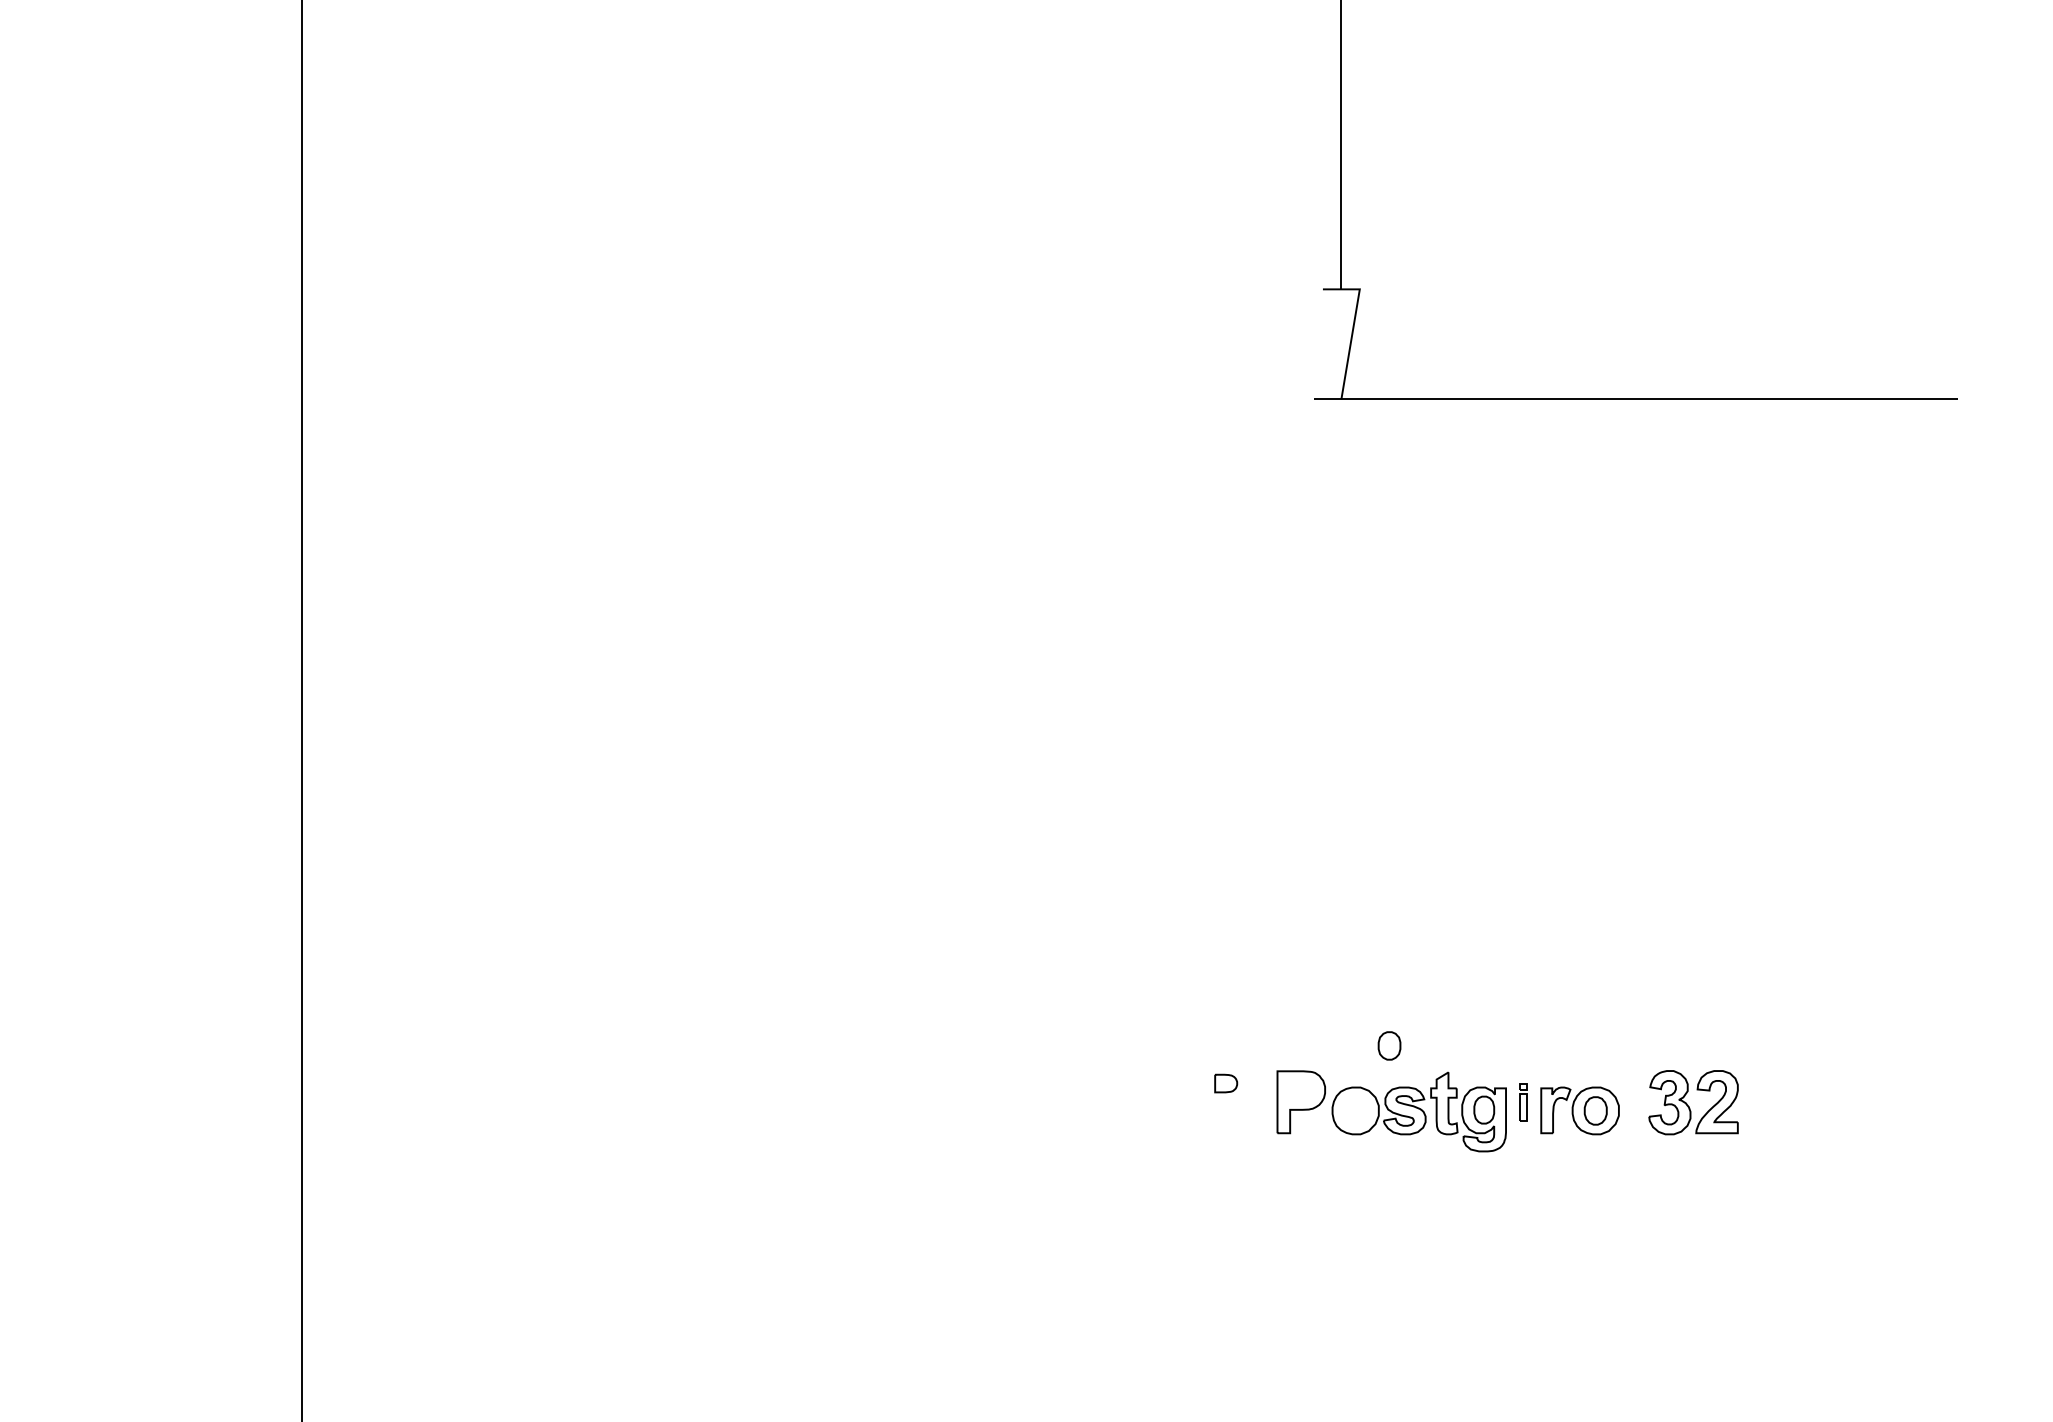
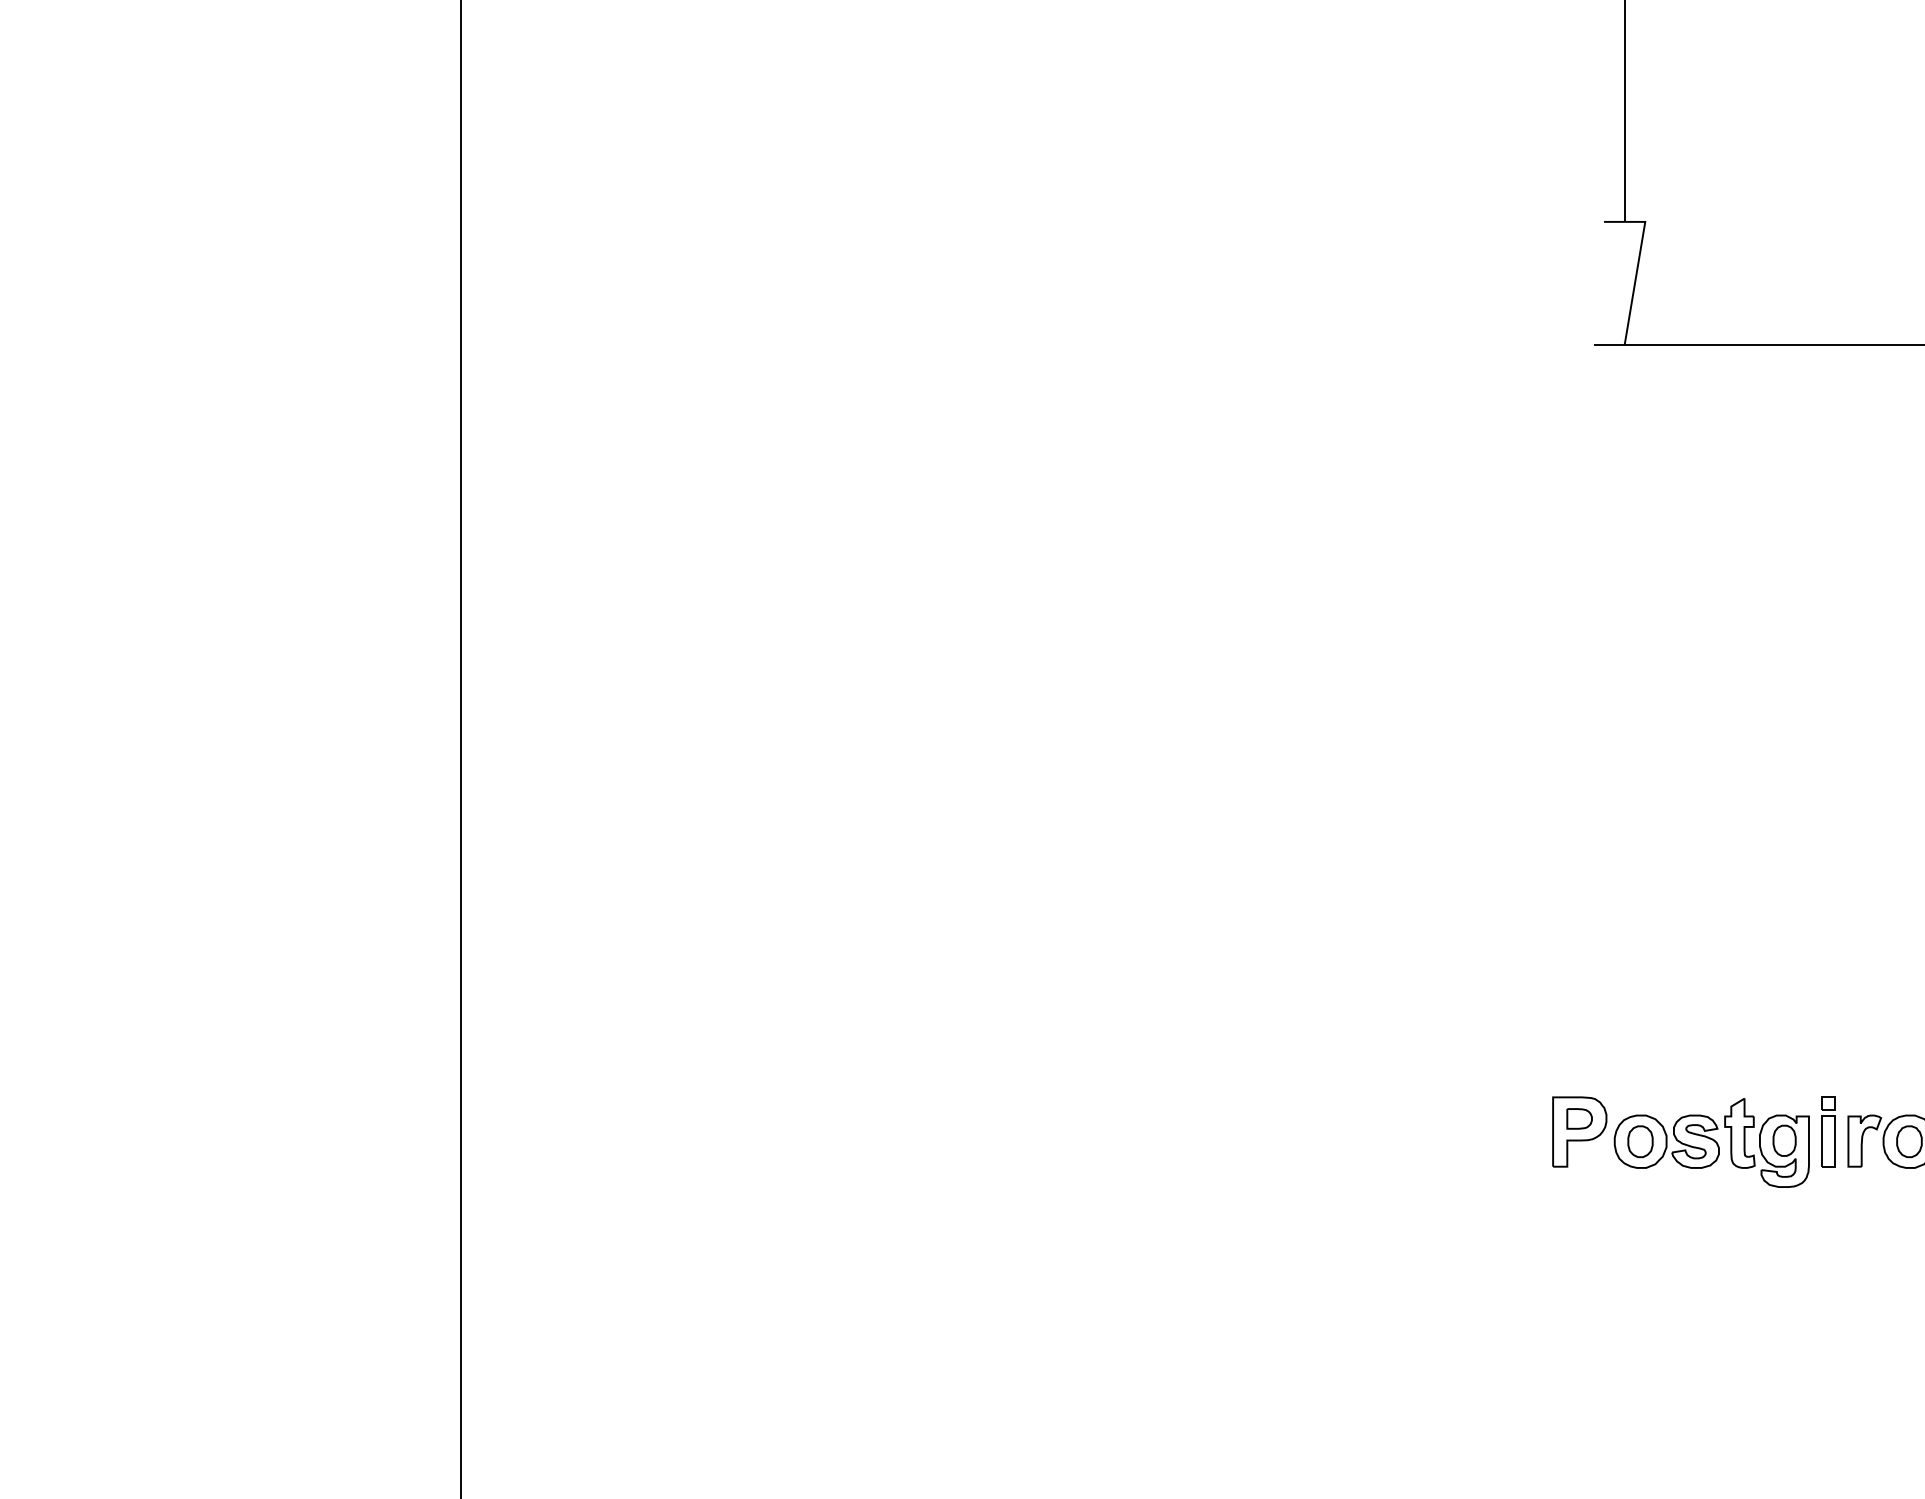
part: (1389, 1045) -> (1640, 1141), moved
part: (1226, 1083) -> (1579, 1118), moved
part: (1523, 1101) -> (1828, 1131), size x1.67

